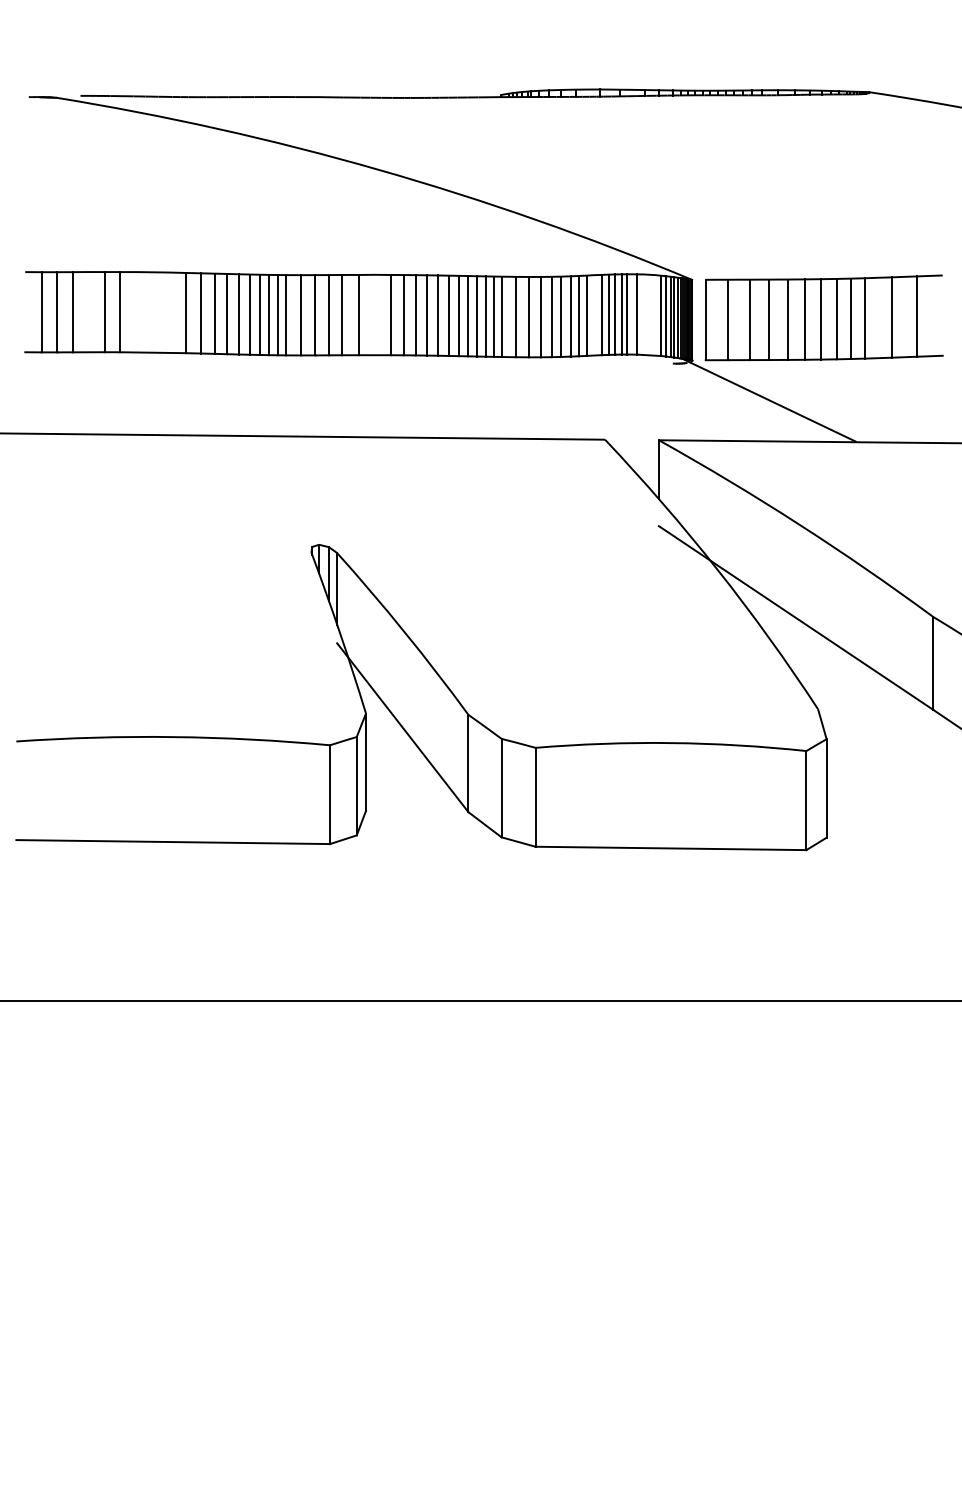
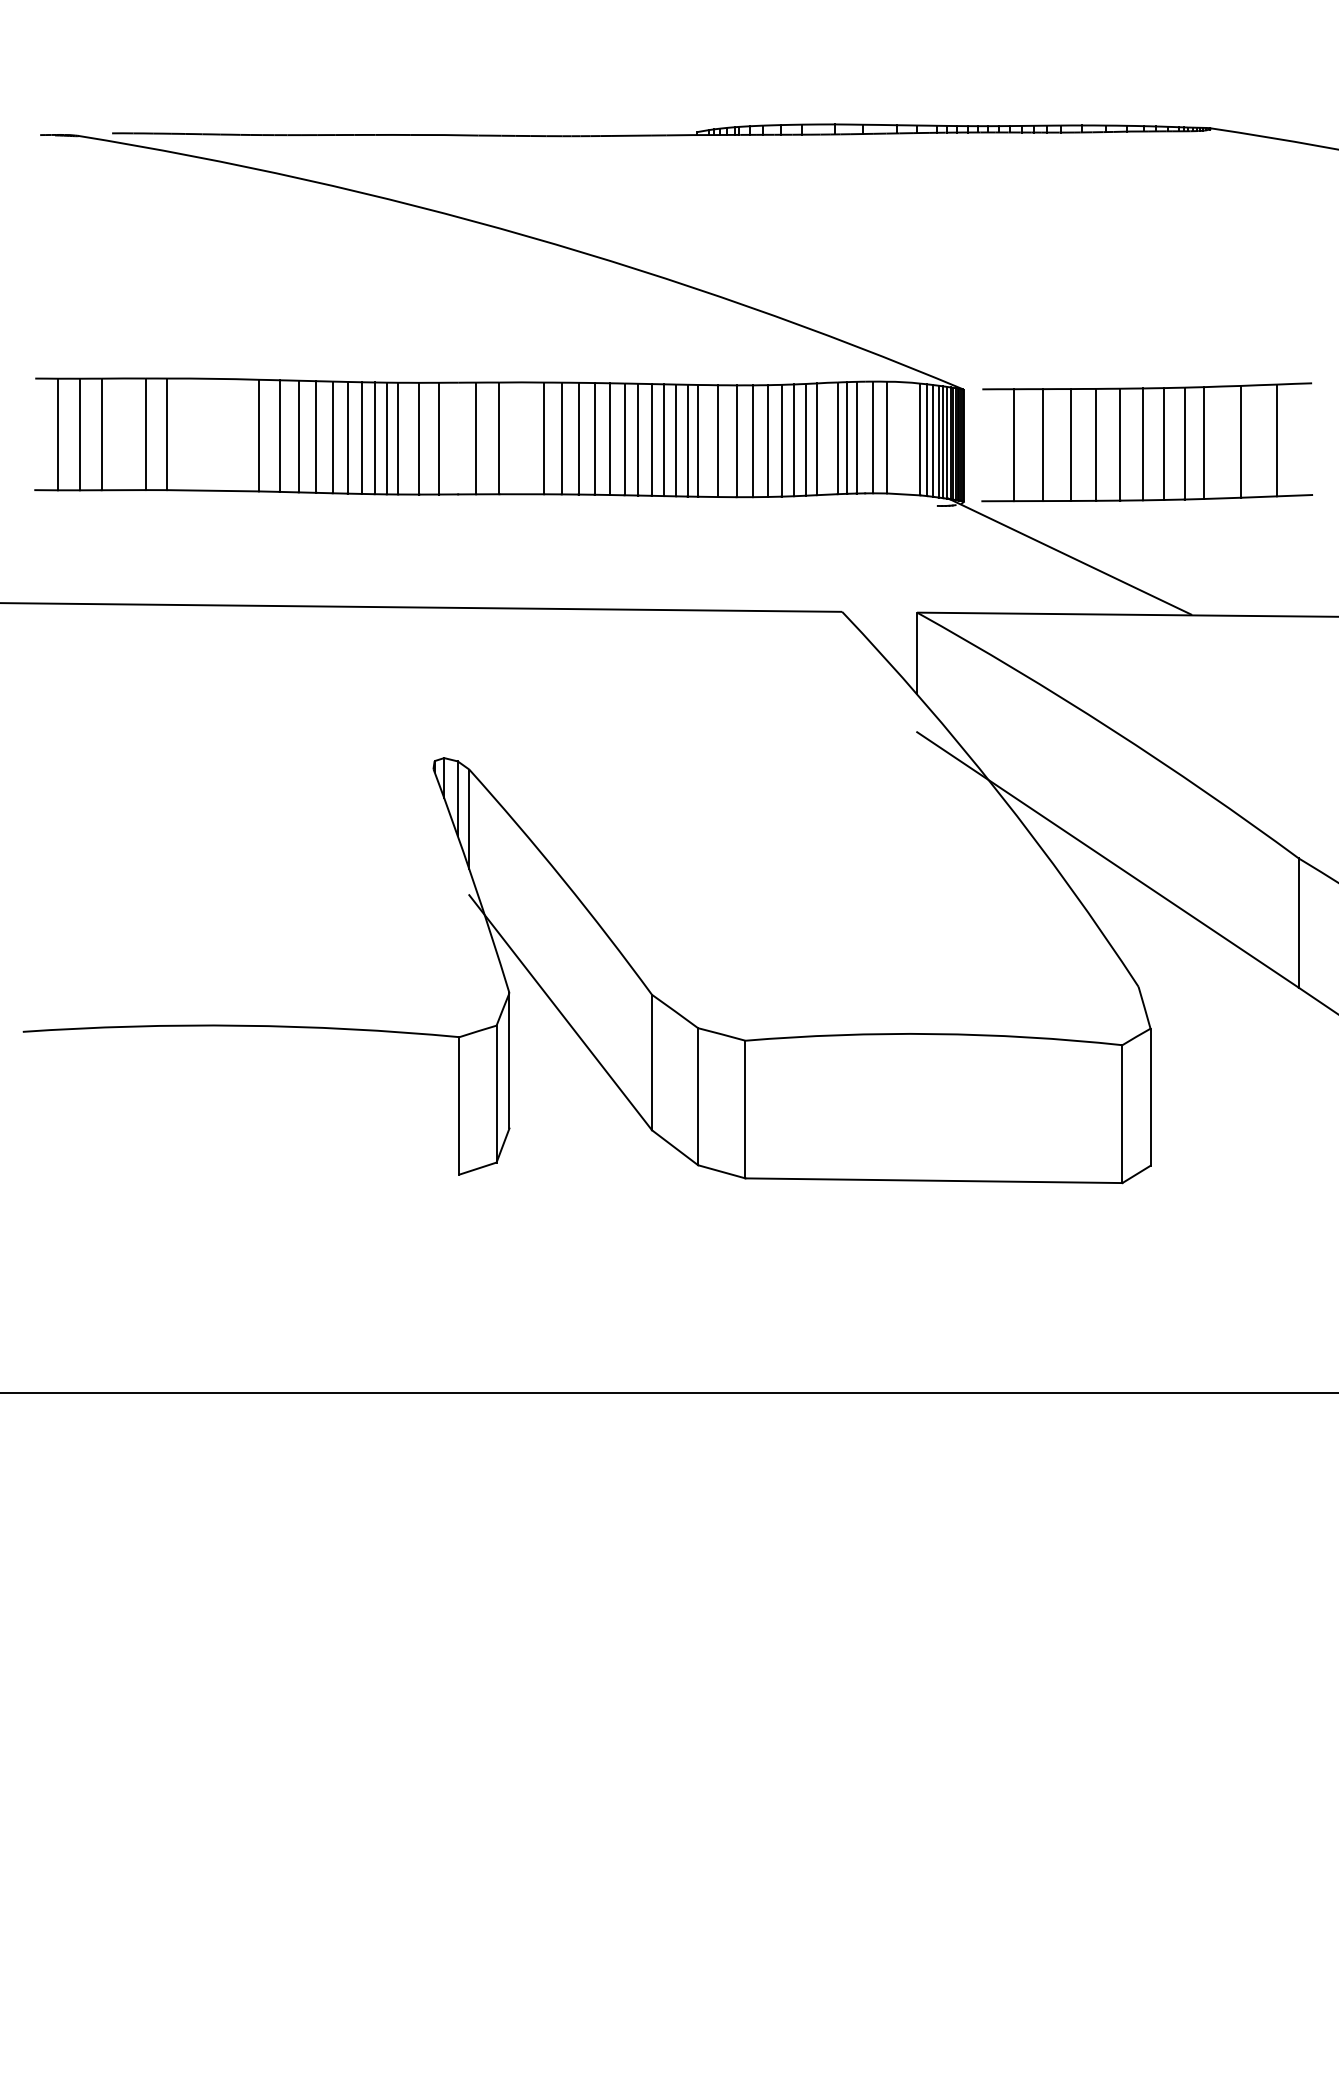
line: (621, 314) -> (865, 437), removed
line: (329, 315) -> (458, 438), removed
line: (705, 319) -> (981, 444), removed
line: (173, 842) -> (241, 1172), removed

